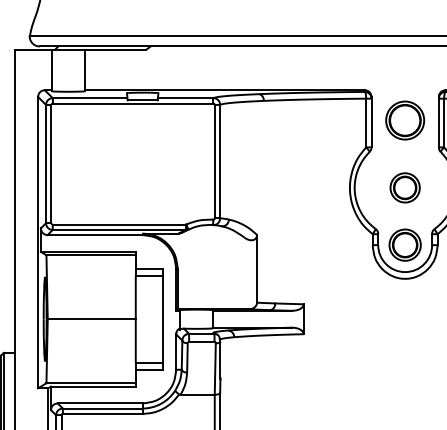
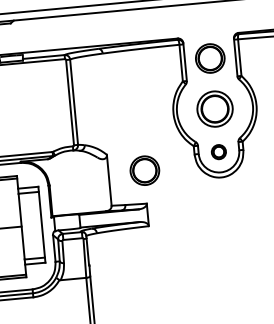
part: (404, 187) -> (214, 108), size x1.6
part: (404, 244) -> (218, 151), size x0.6
part: (305, 260) -> (145, 170), added

